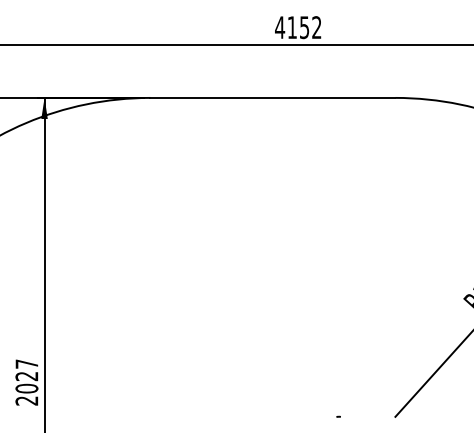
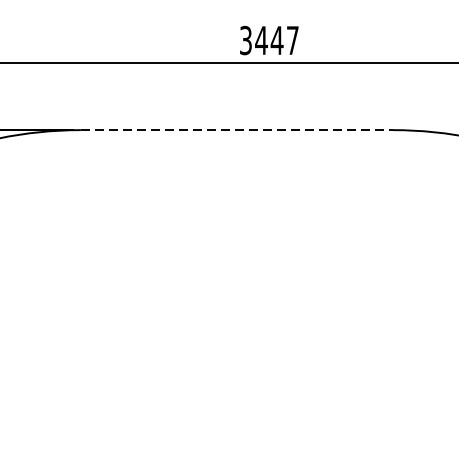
text: (298, 27) -> (269, 40), 4152 -> 3447
line: (273, 97) -> (237, 129), solid -> dashed

